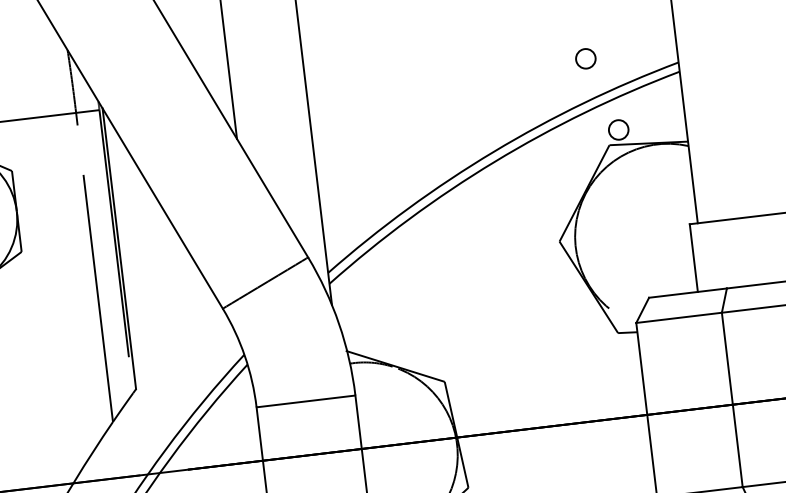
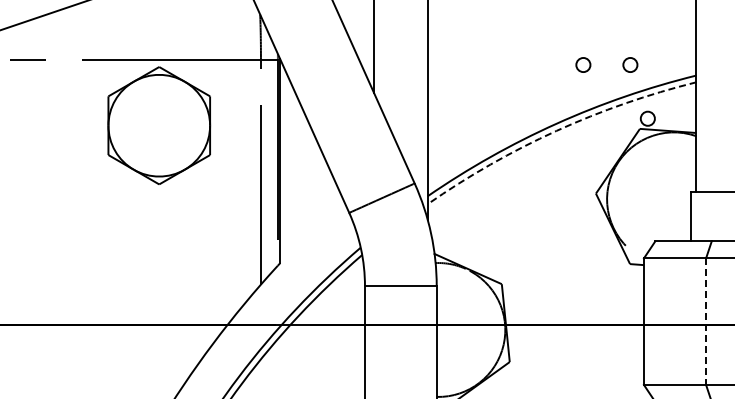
circle: (521, 65) -> (583, 64), added
arc: (494, 161) -> (556, 130), solid -> dashed
line: (732, 401) -> (706, 322), solid -> dashed

